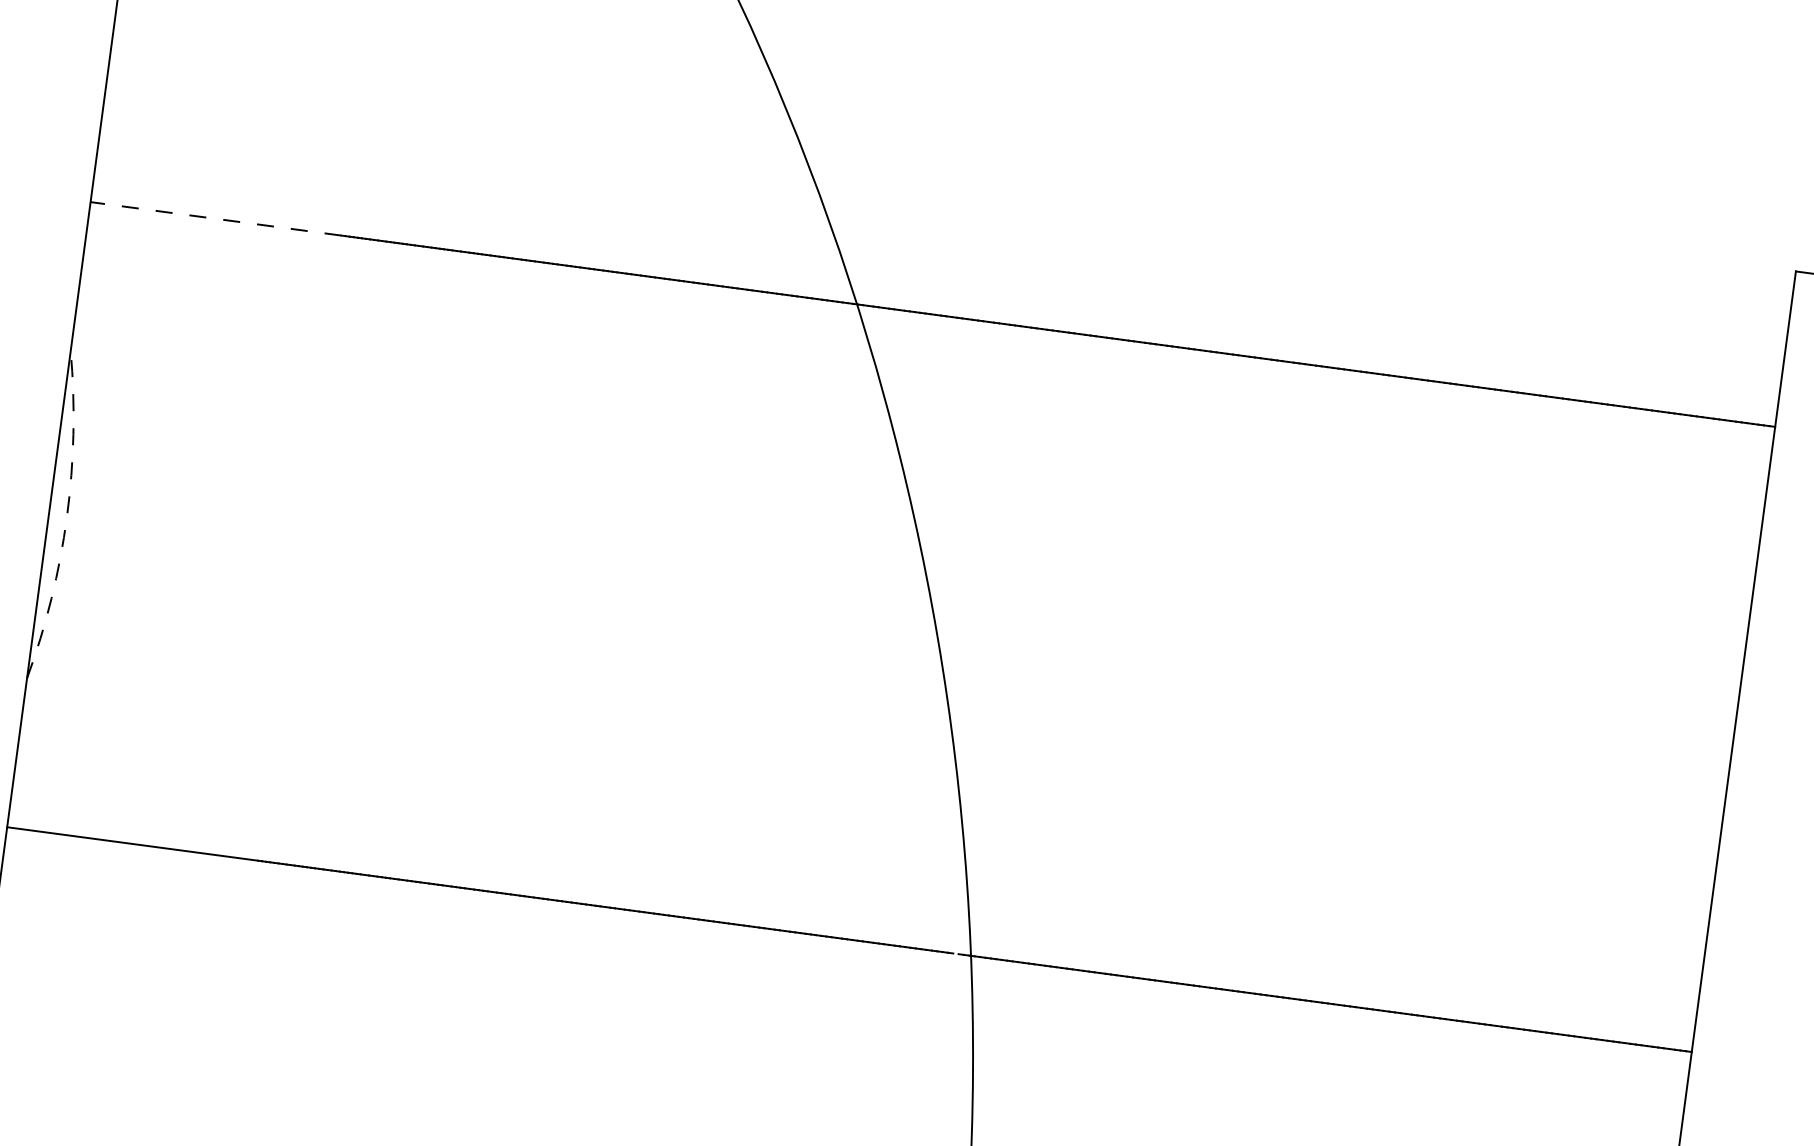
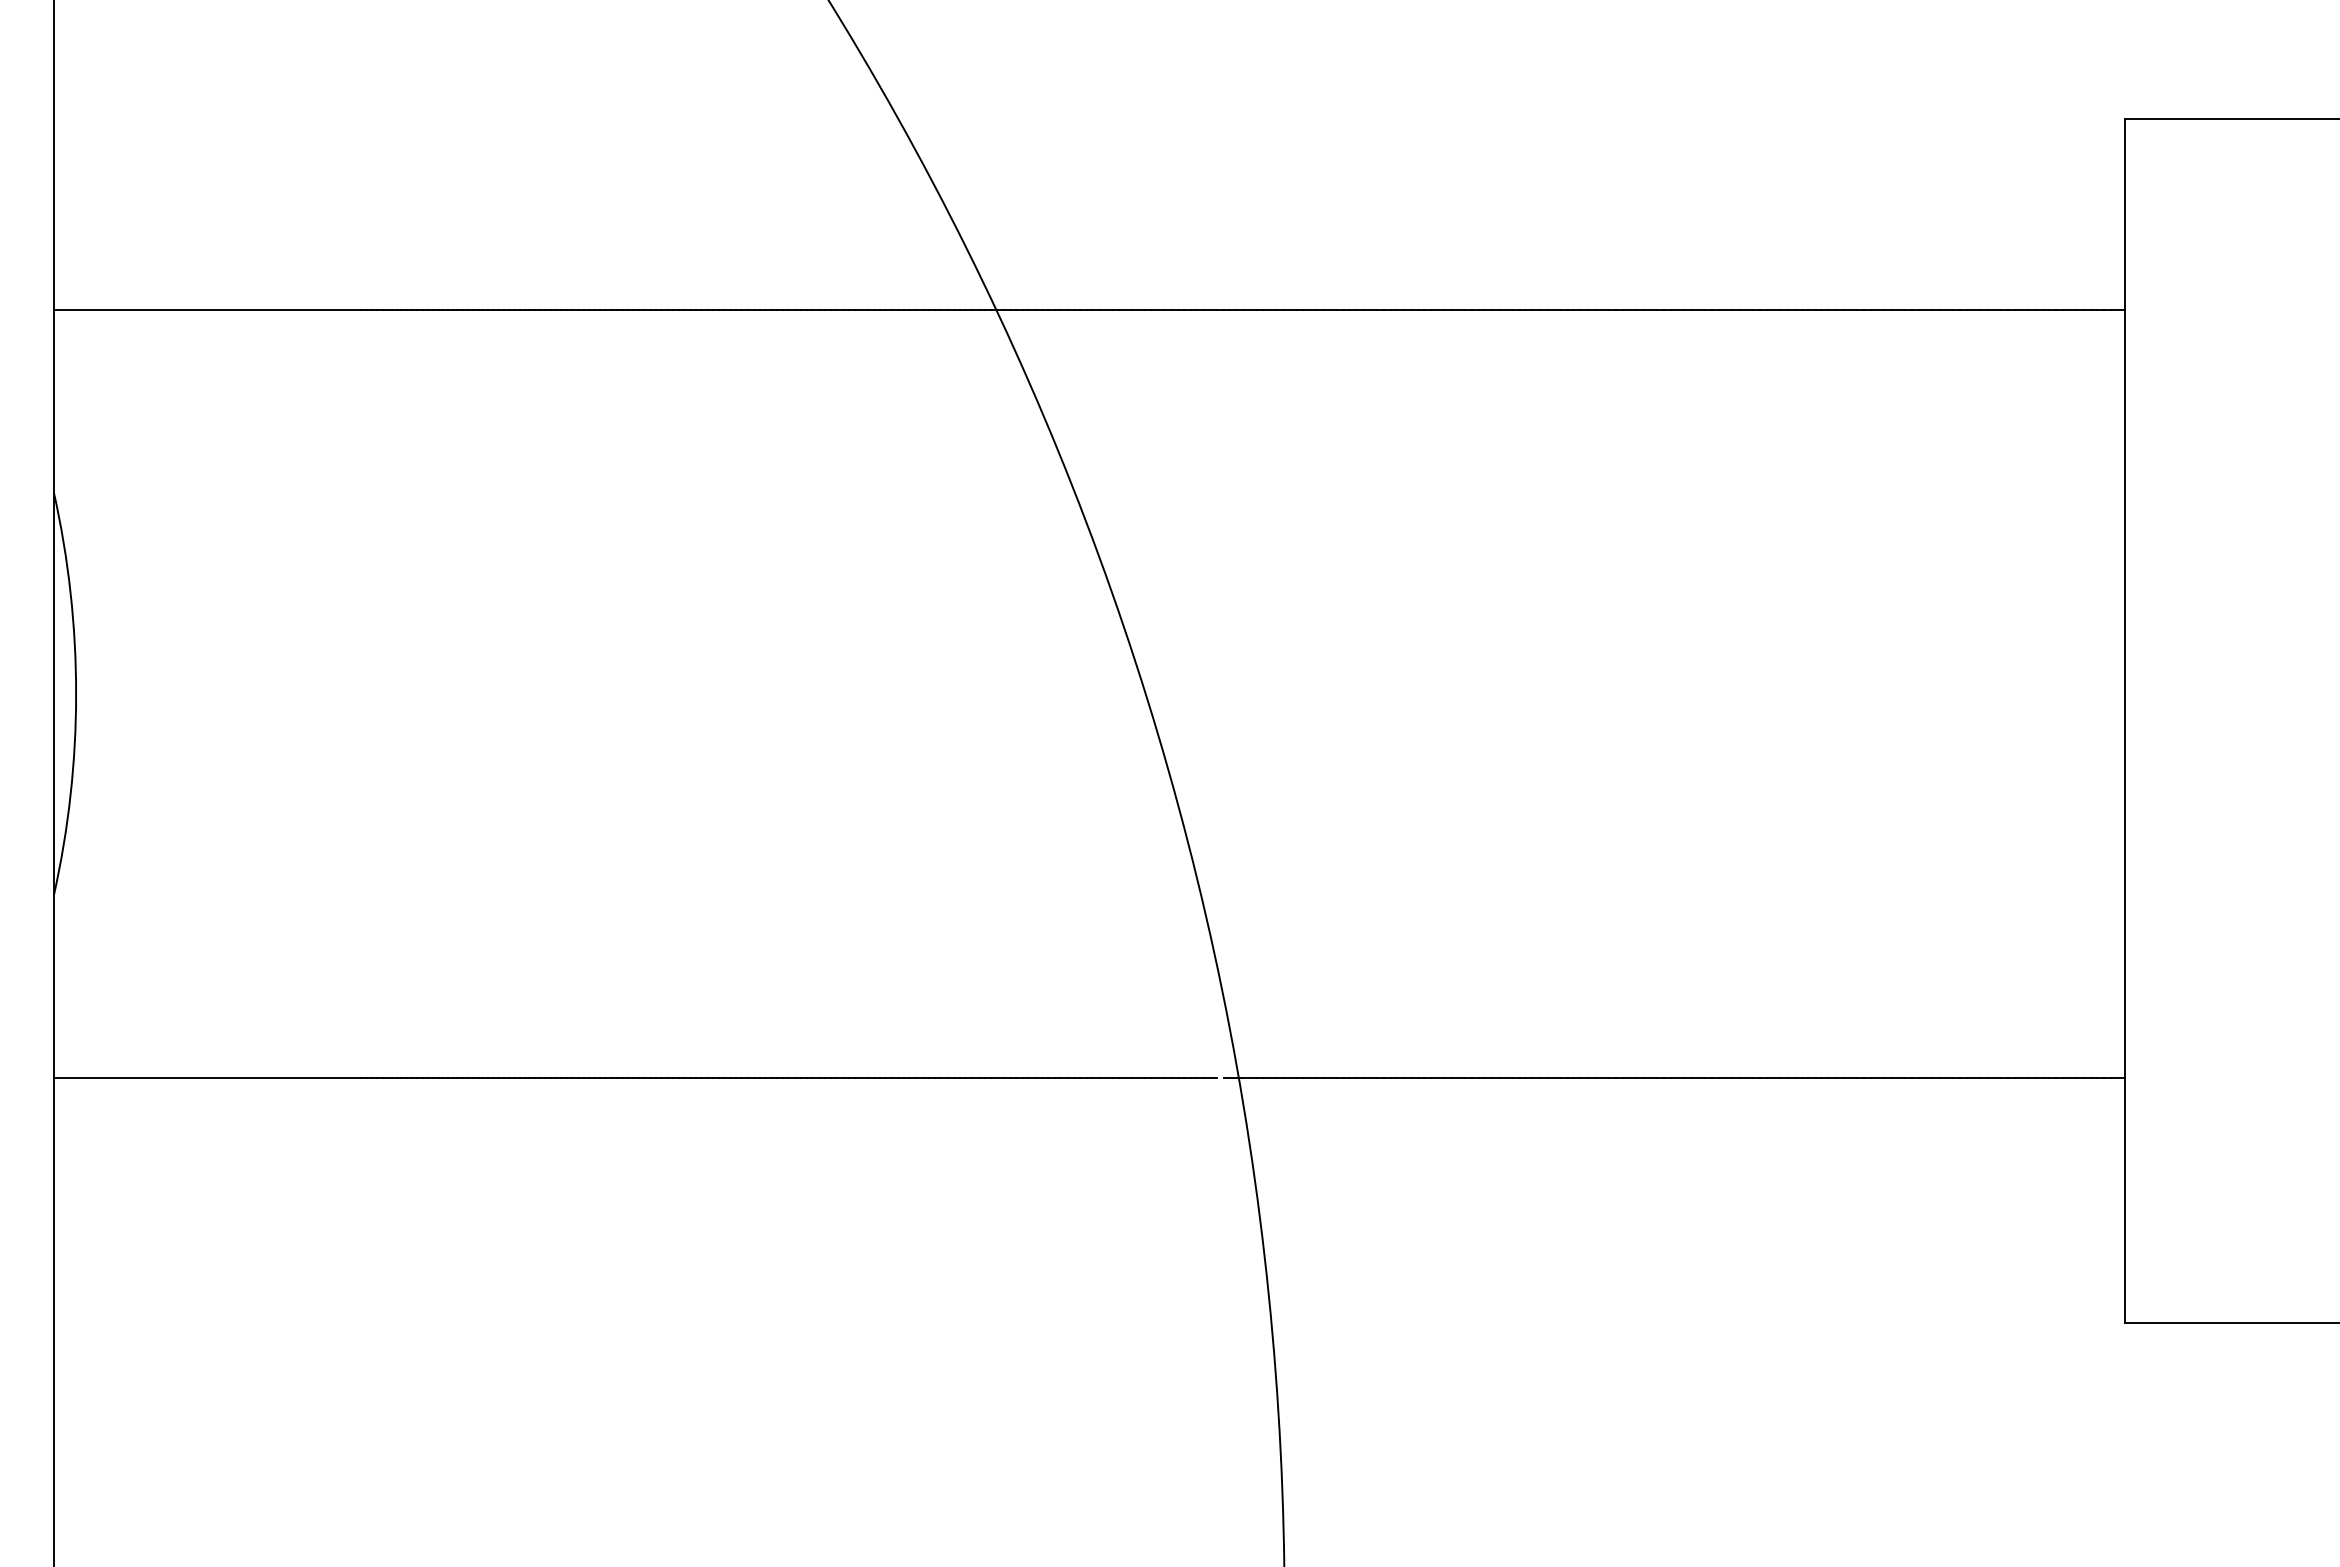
line: (215, 218) -> (207, 309), dashed -> solid
arc: (67, 516) -> (76, 693), dashed -> solid

